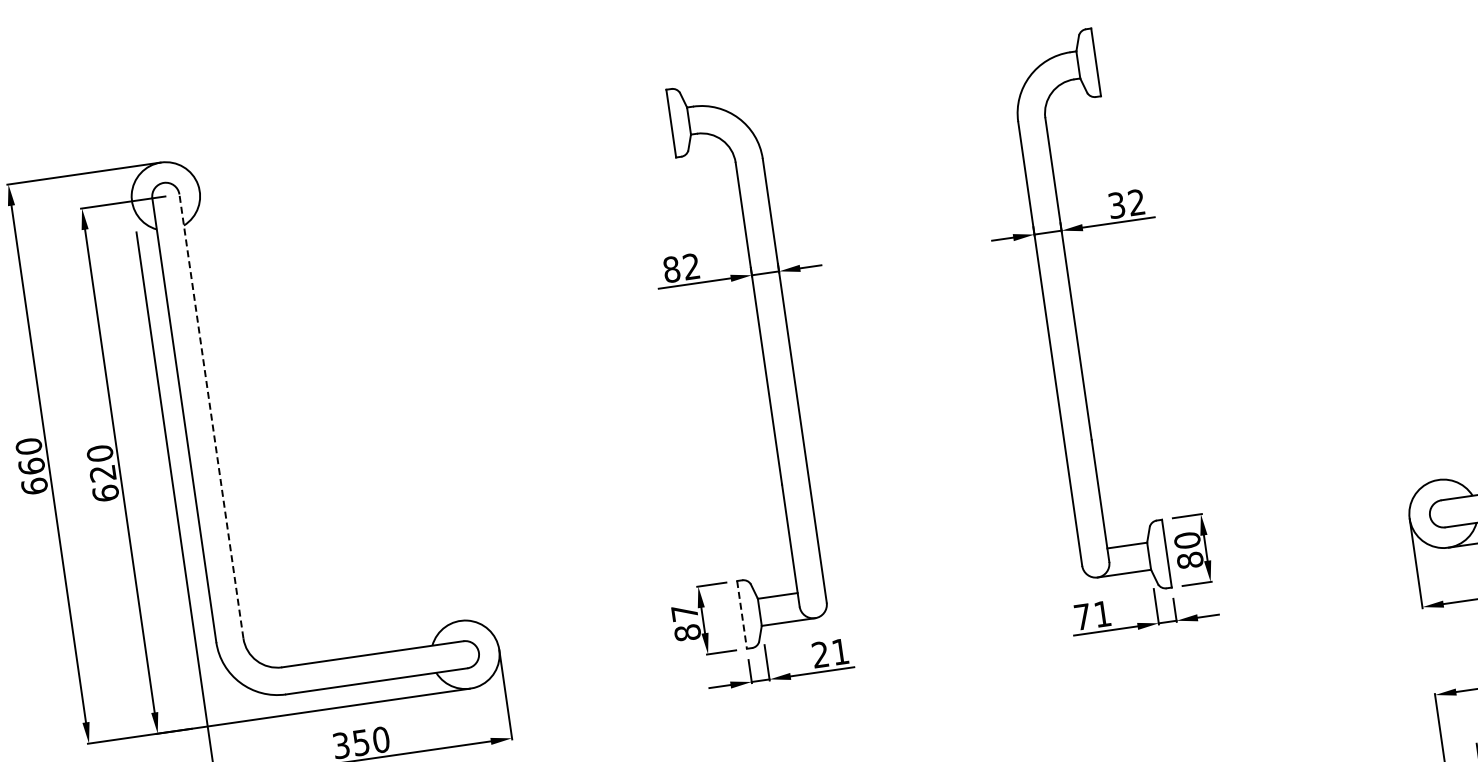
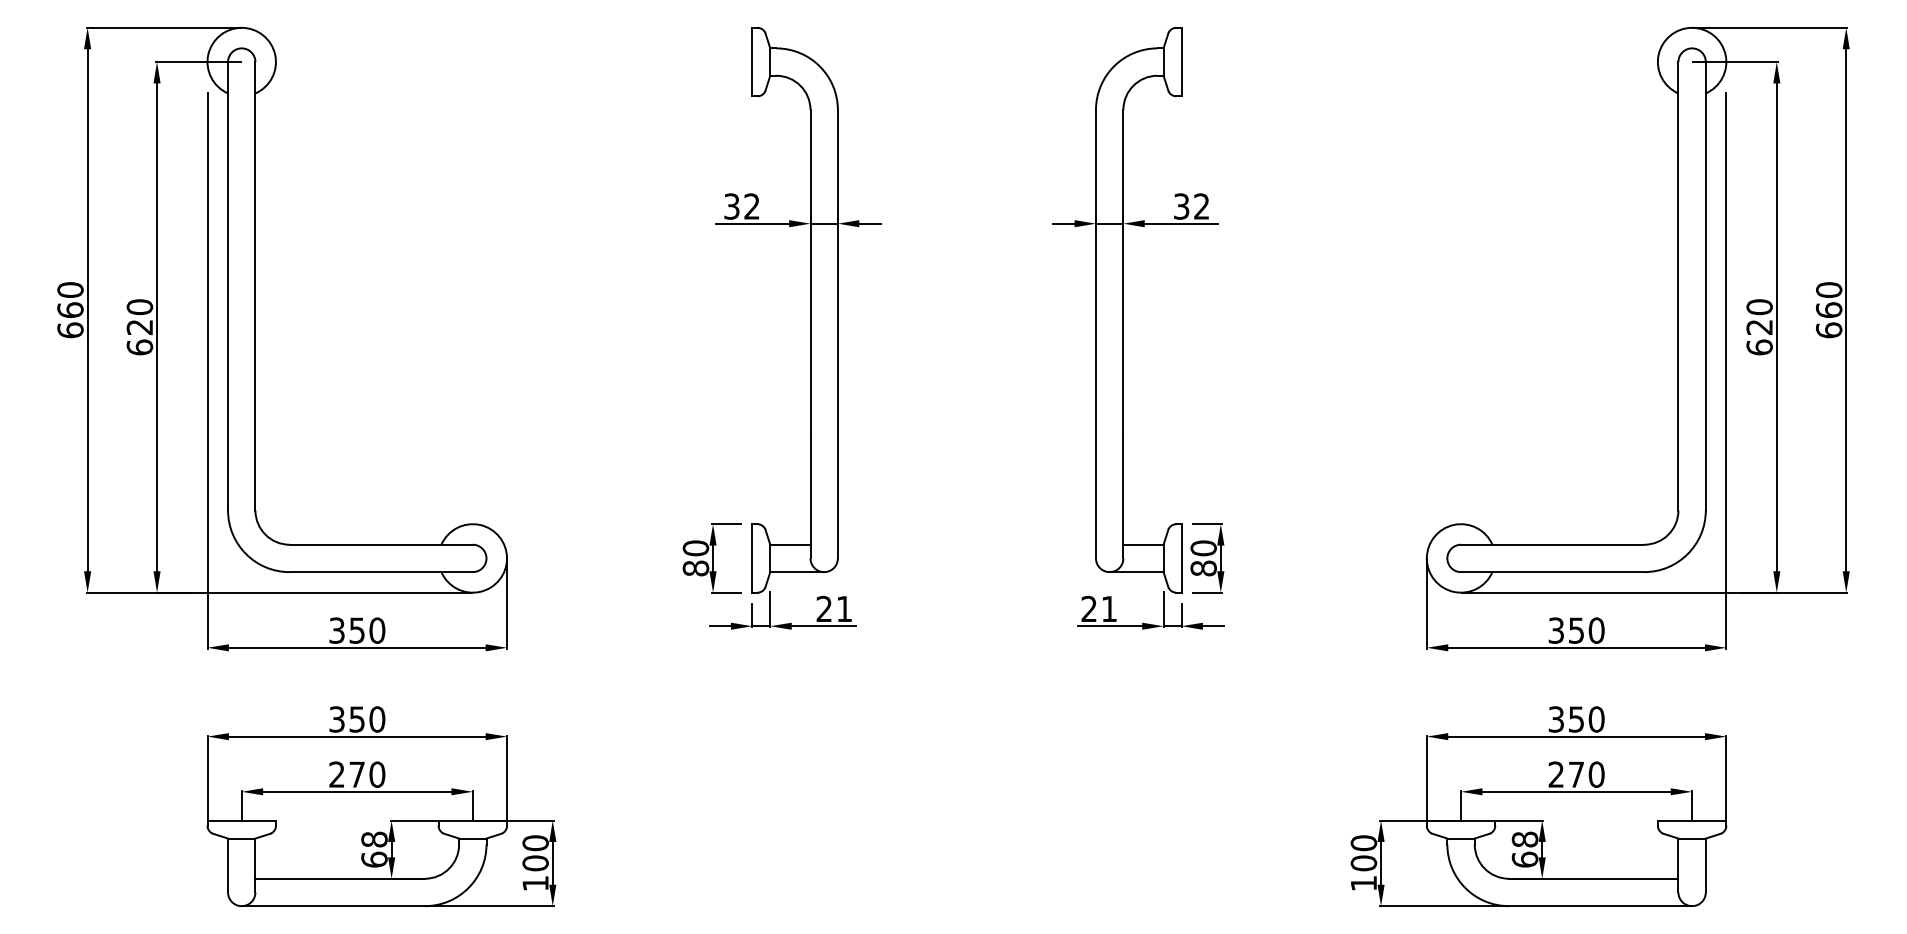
text: (671, 269) -> (731, 206), 82 -> 32
line: (211, 415) -> (255, 285), dashed -> solid
text: (684, 613) -> (695, 548), 87 -> 80
line: (742, 614) -> (752, 558), dashed -> solid
text: (1081, 616) -> (1088, 608), 71 -> 21

